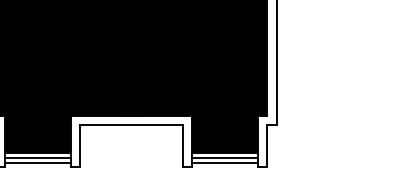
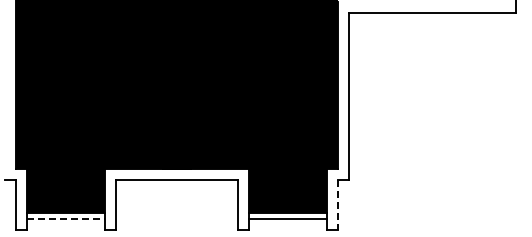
line: (267, 146) -> (338, 205), solid -> dashed
line: (37, 157) -> (65, 218), solid -> dashed
line: (37, 162) -> (65, 224), removed
line: (225, 162) -> (288, 224), removed

